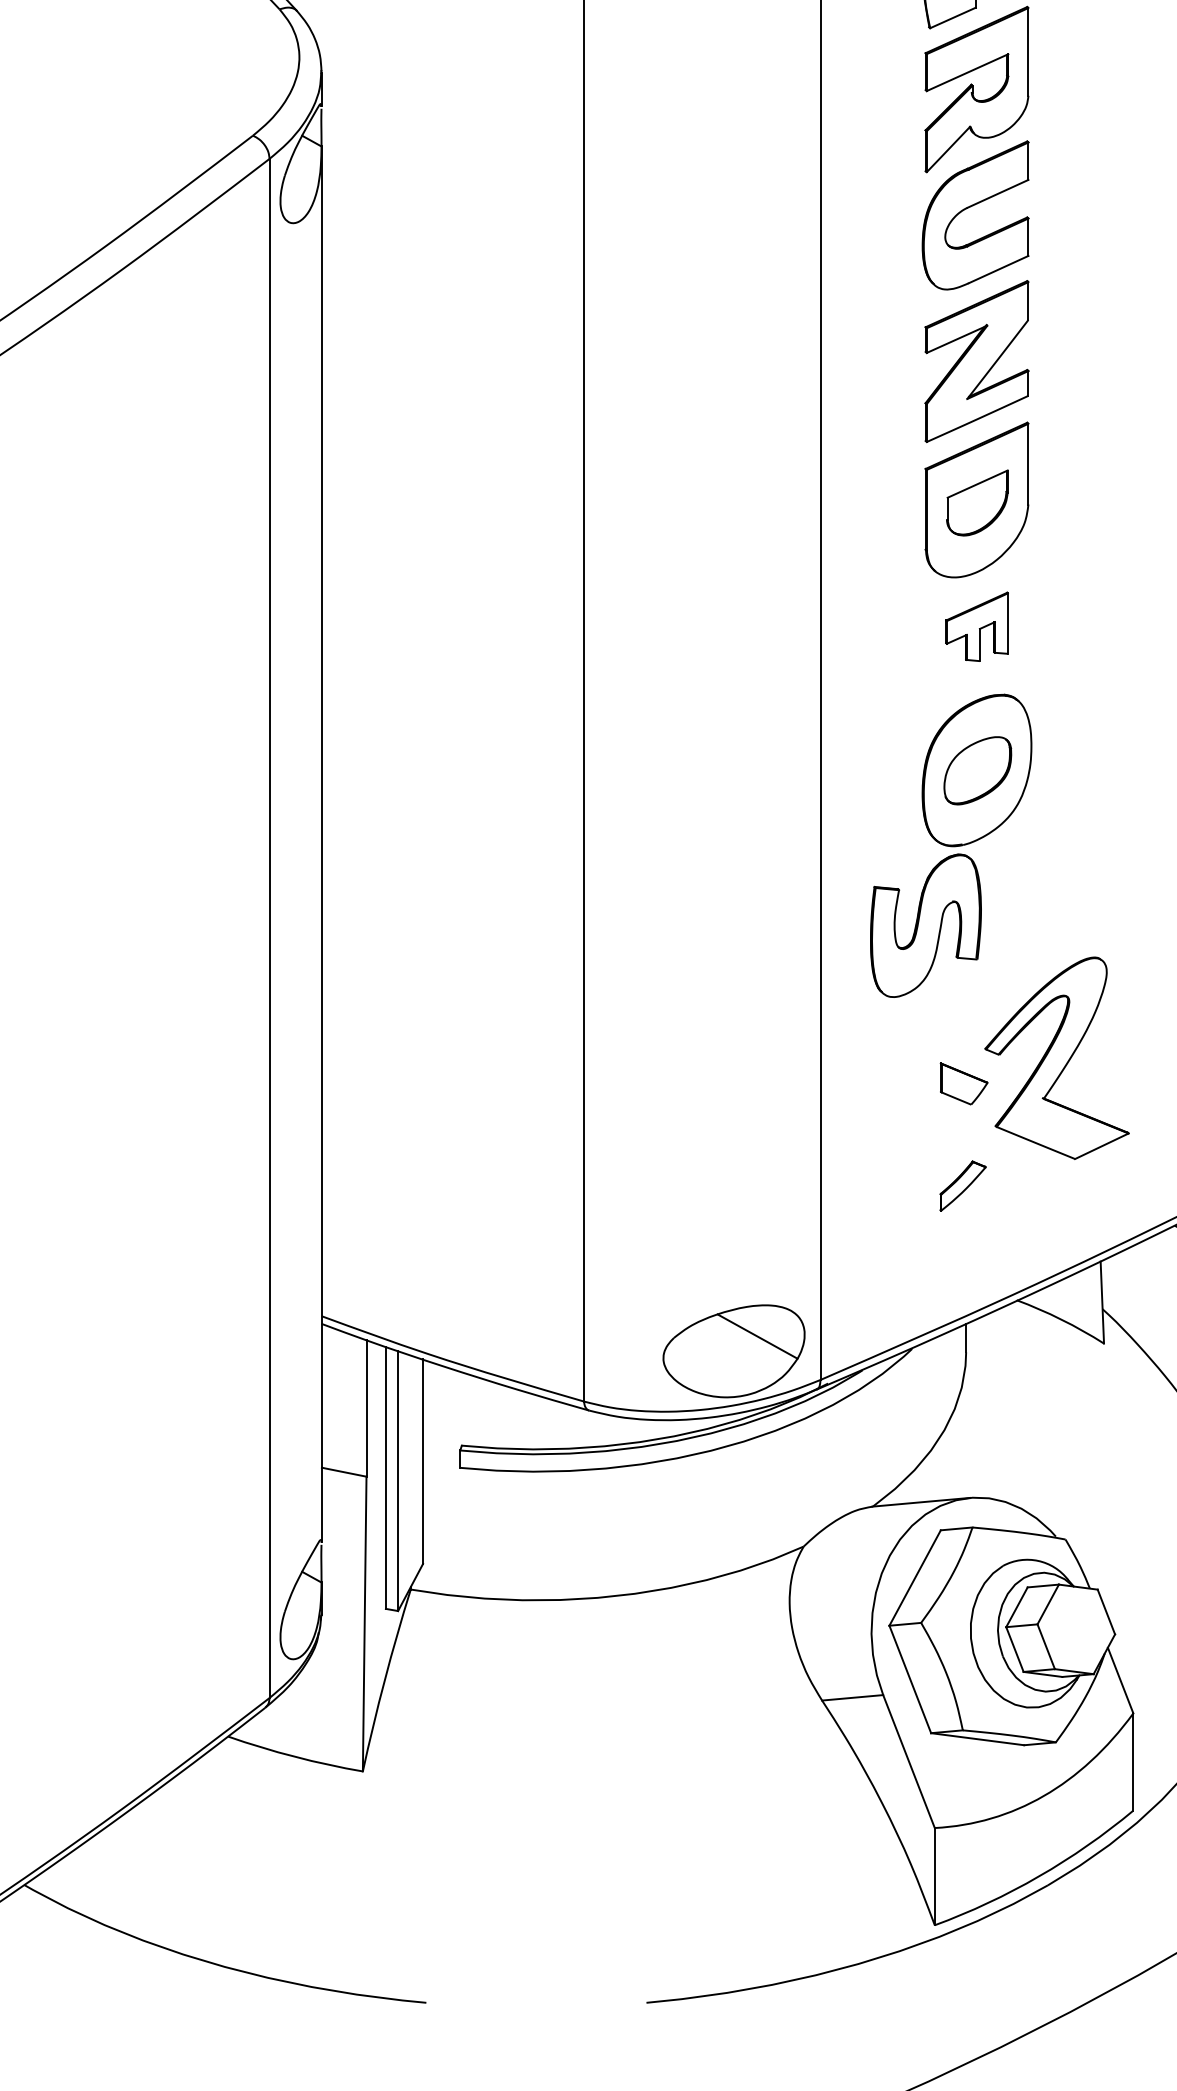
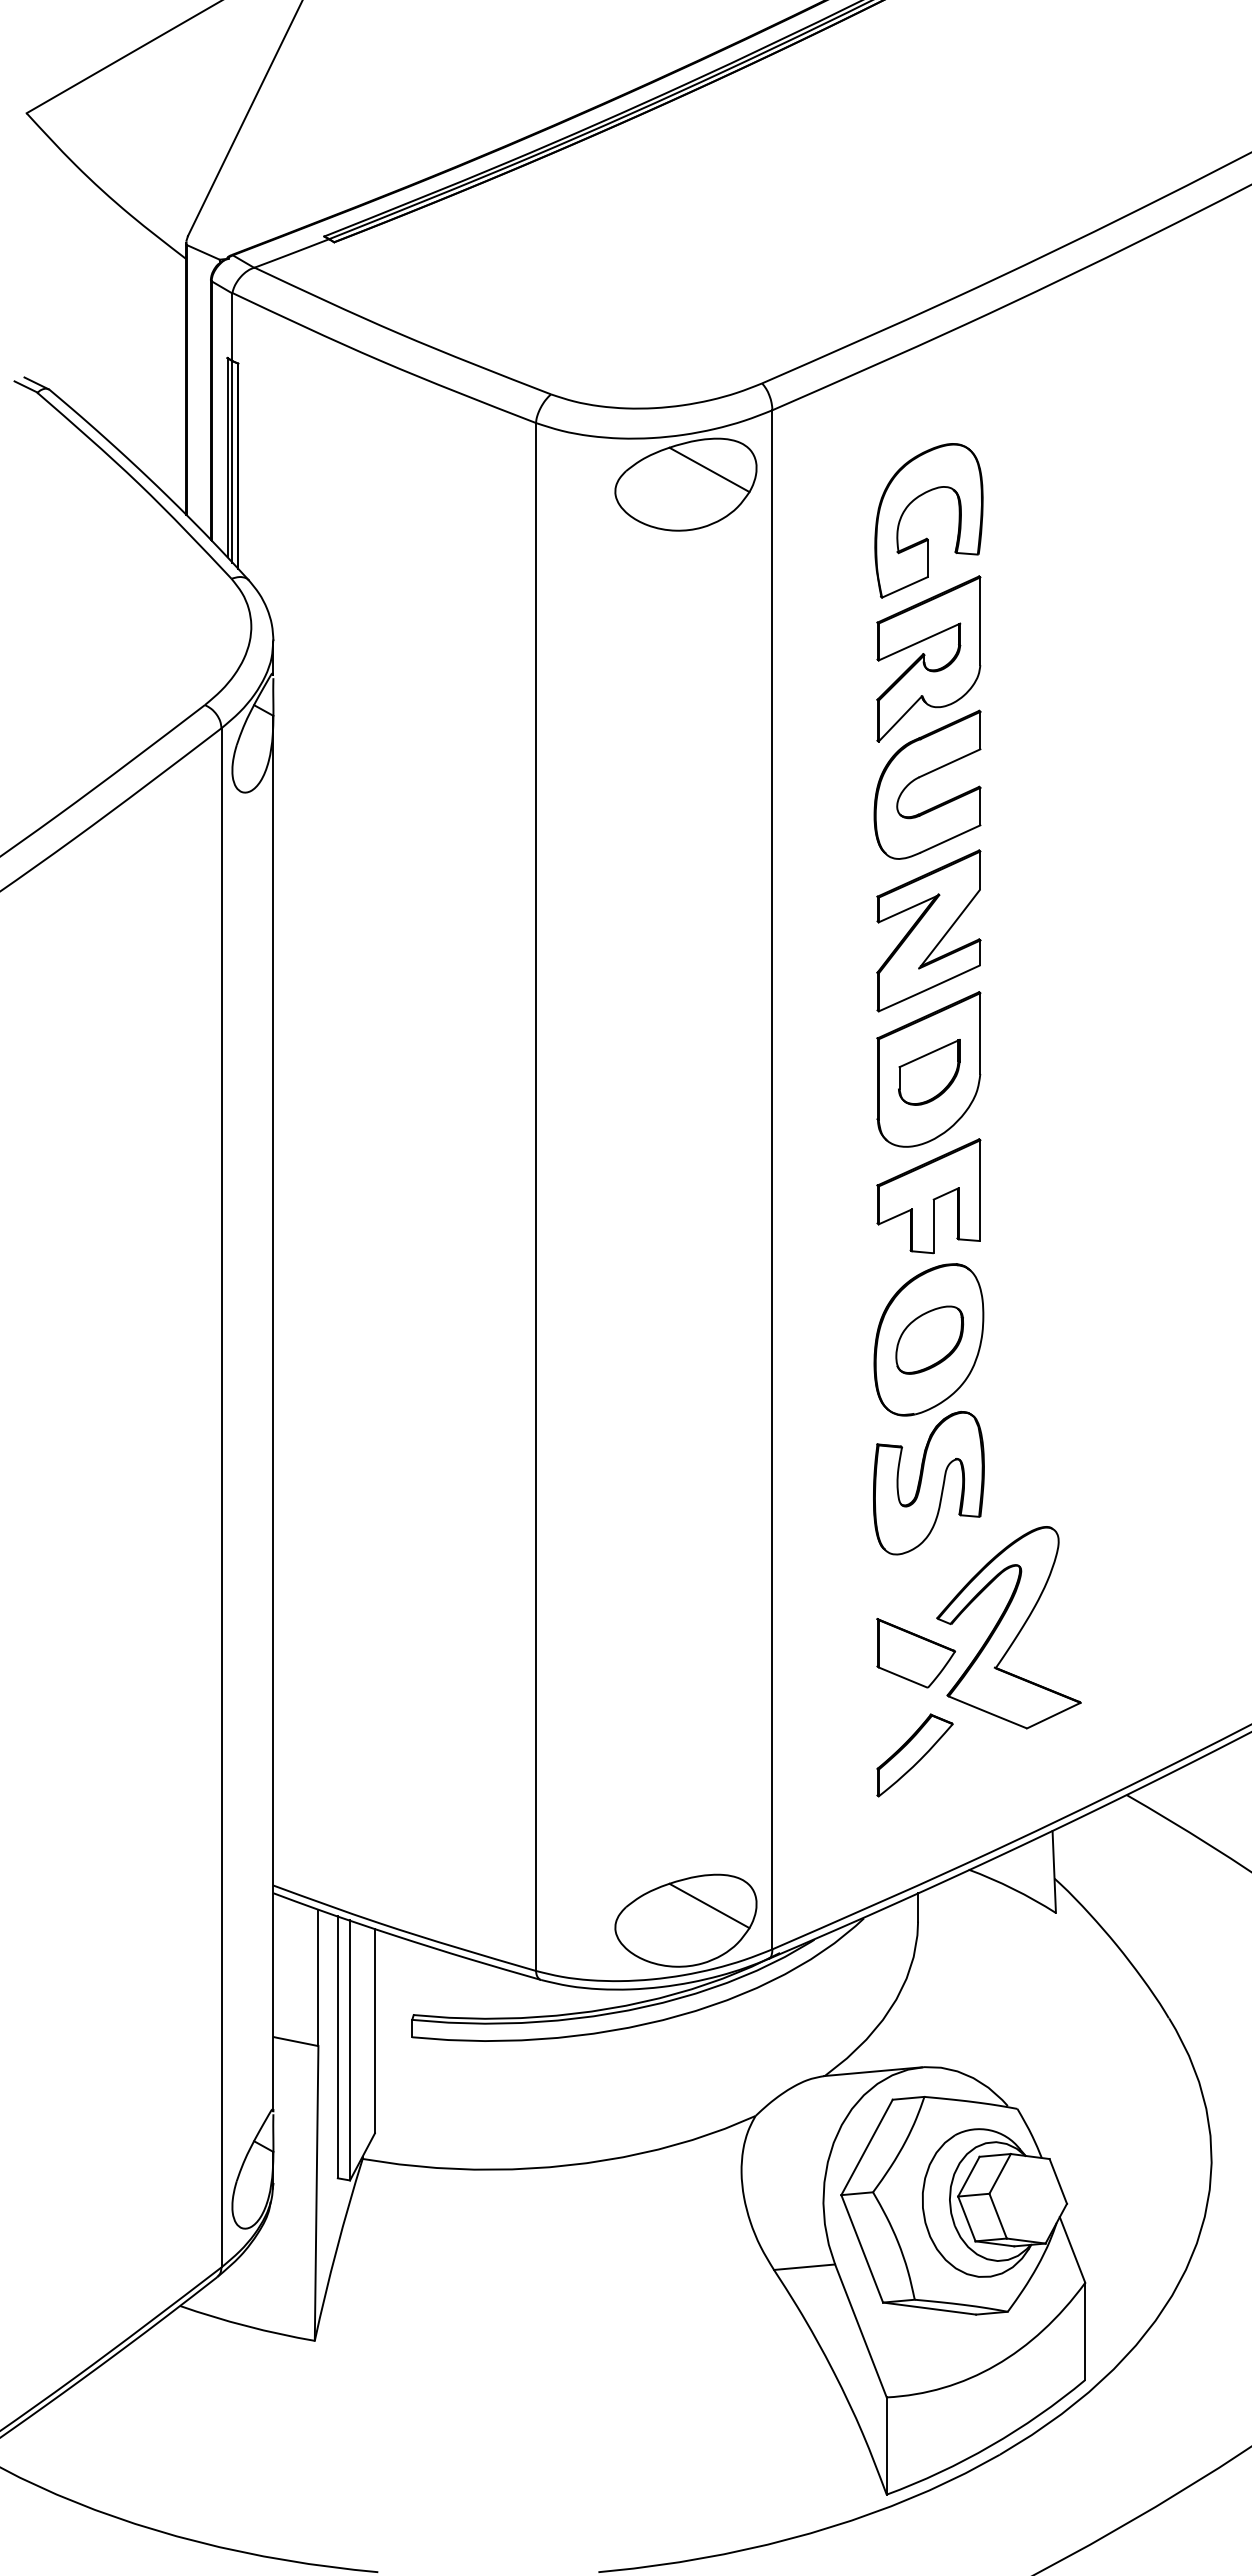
part: (976, 627) -> (928, 1196), size x1.67
part: (925, 926) -> (928, 1483), moved
part: (963, 1084) -> (915, 1653), size x1.67
part: (962, 1186) -> (914, 1755), size x1.67

